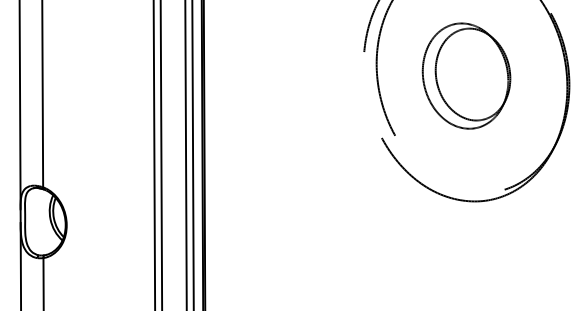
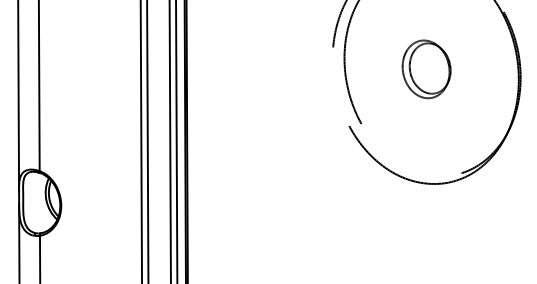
part: (466, 75) -> (426, 68), size x0.6

